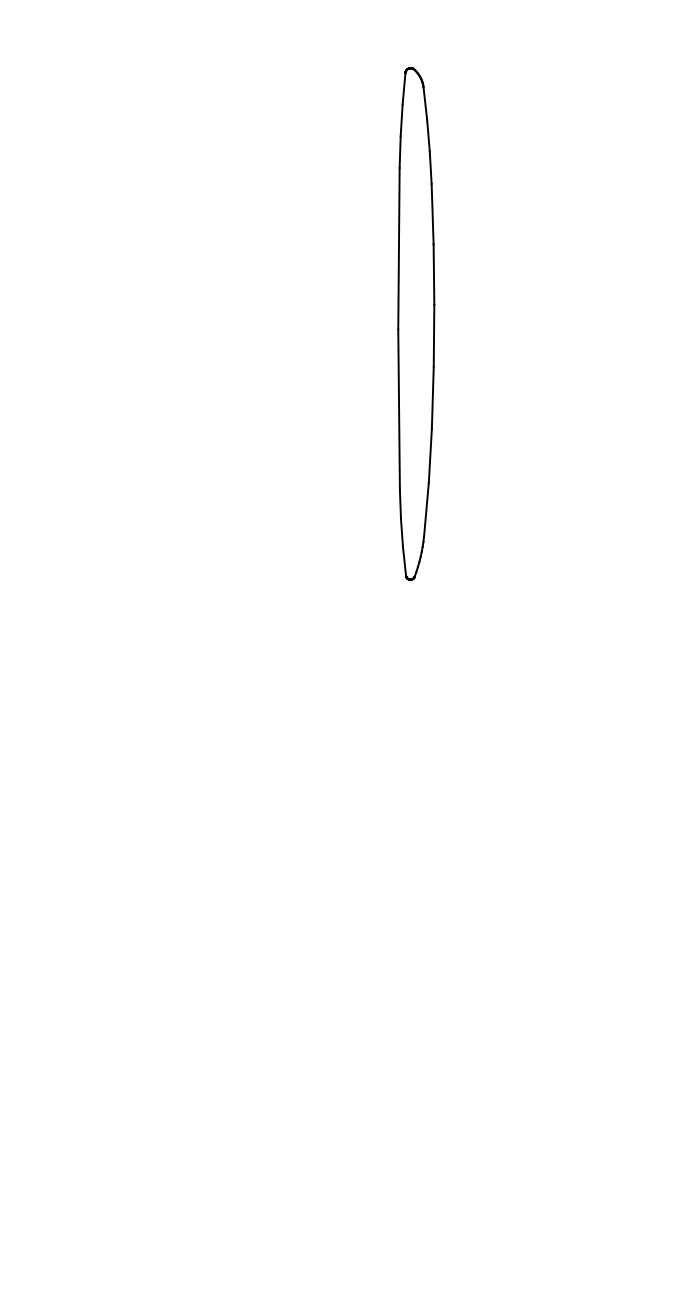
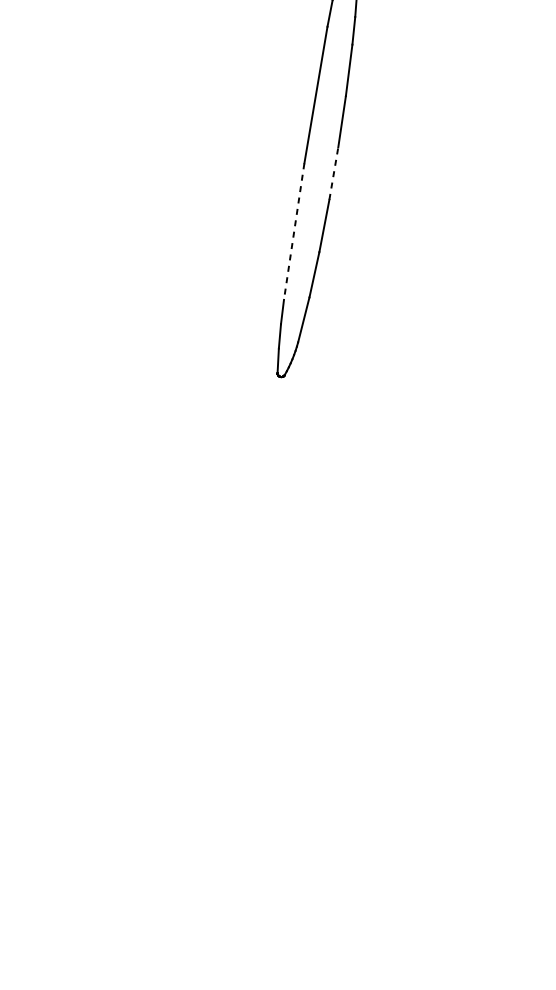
line: (434, 335) -> (334, 173), solid -> dashed
line: (399, 410) -> (294, 232), solid -> dashed

